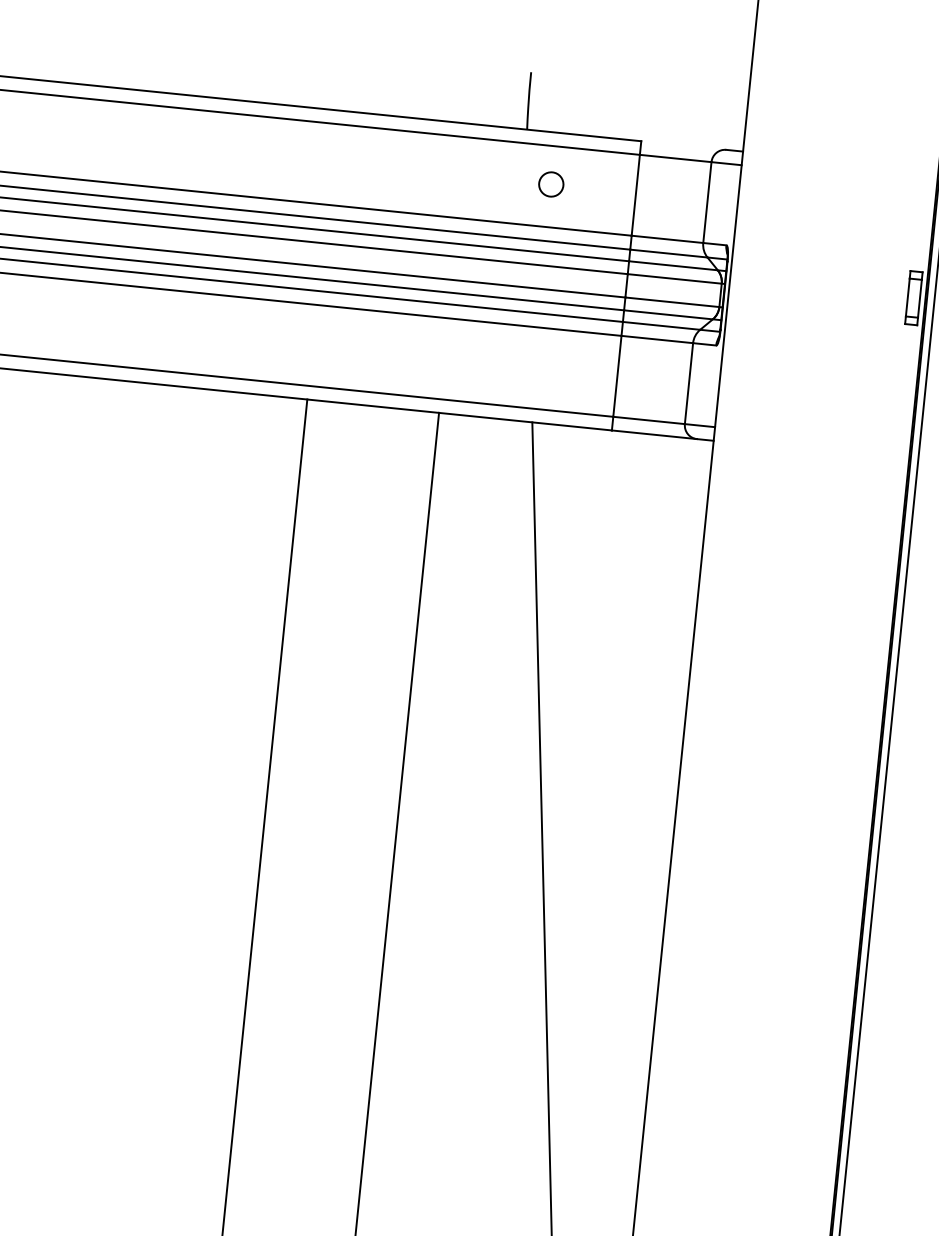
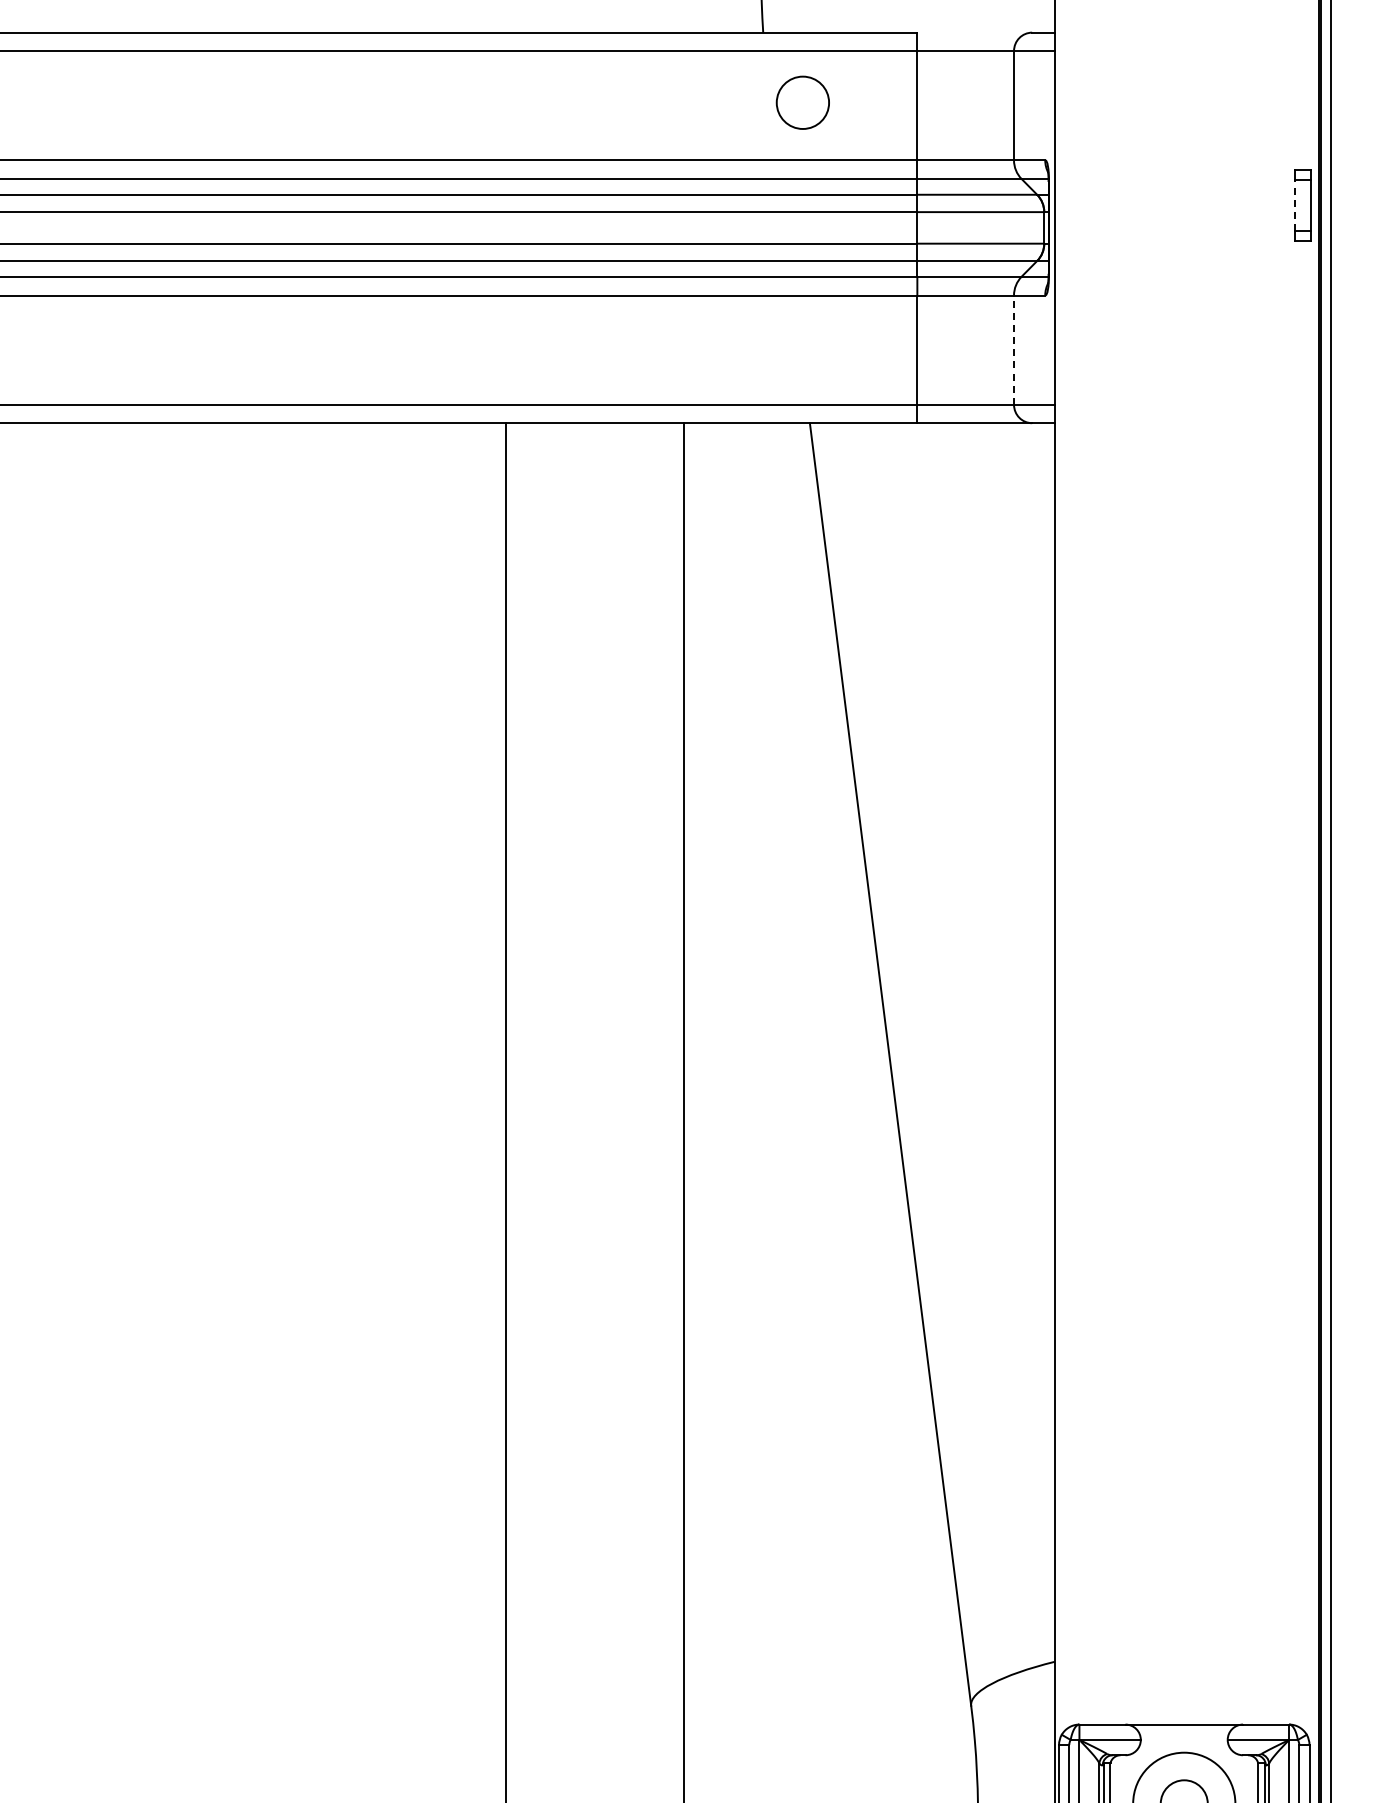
circle: (550, 184) -> (802, 102), size x1.6
line: (907, 297) -> (1294, 205), solid -> dashed
line: (689, 383) -> (1014, 350), solid -> dashed

